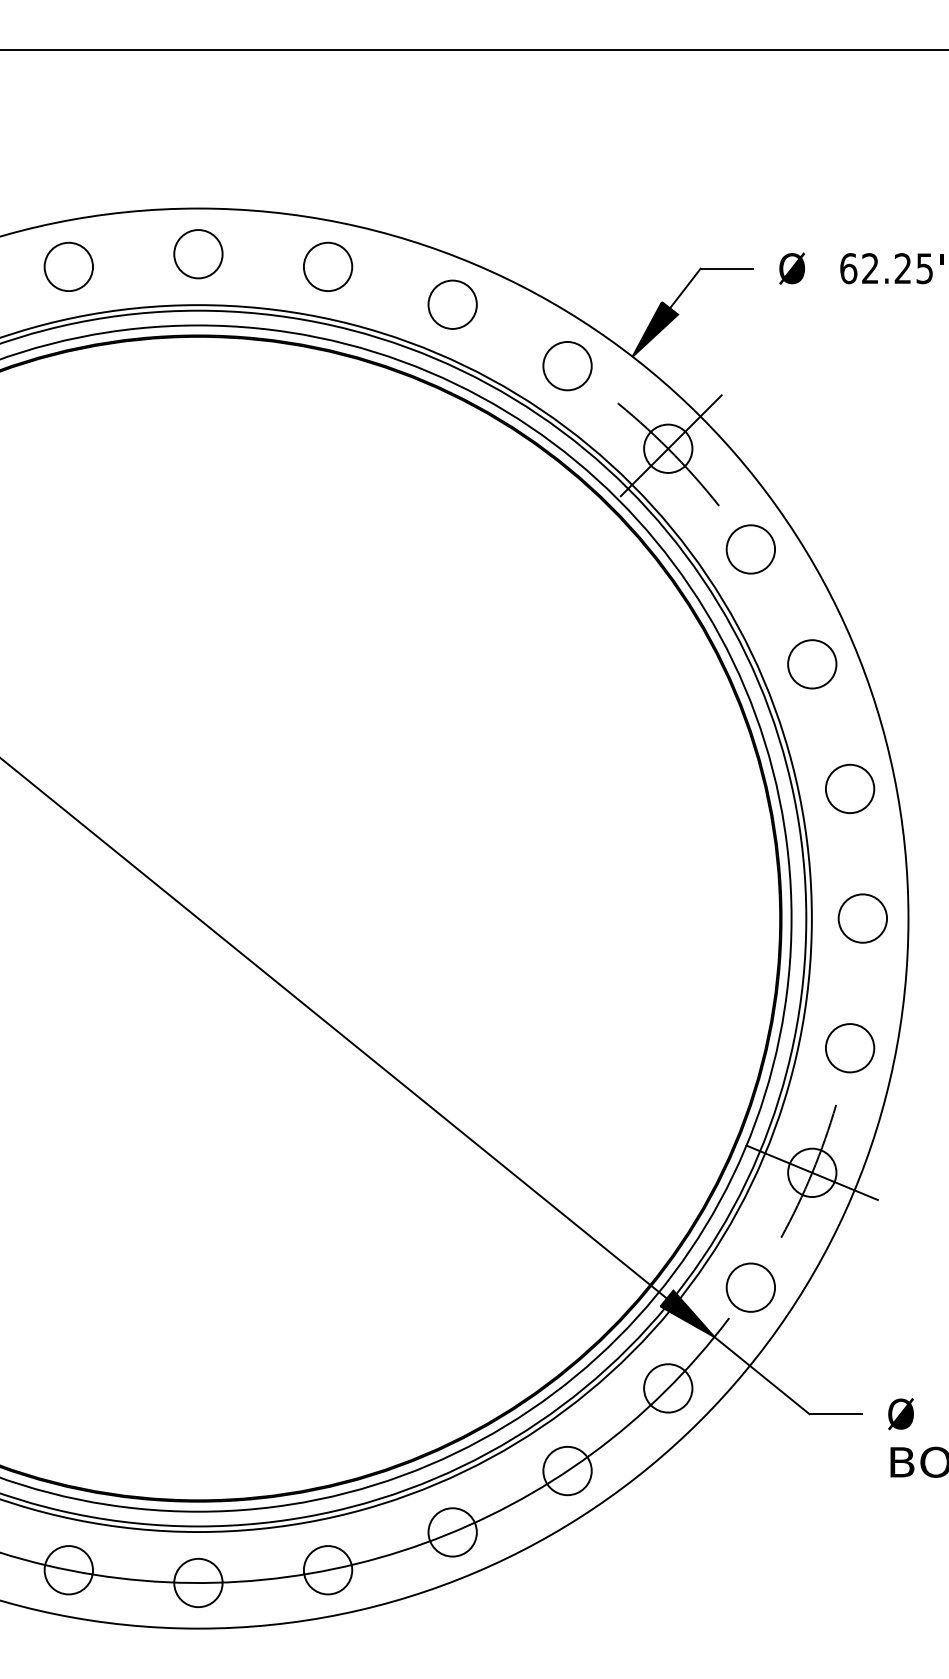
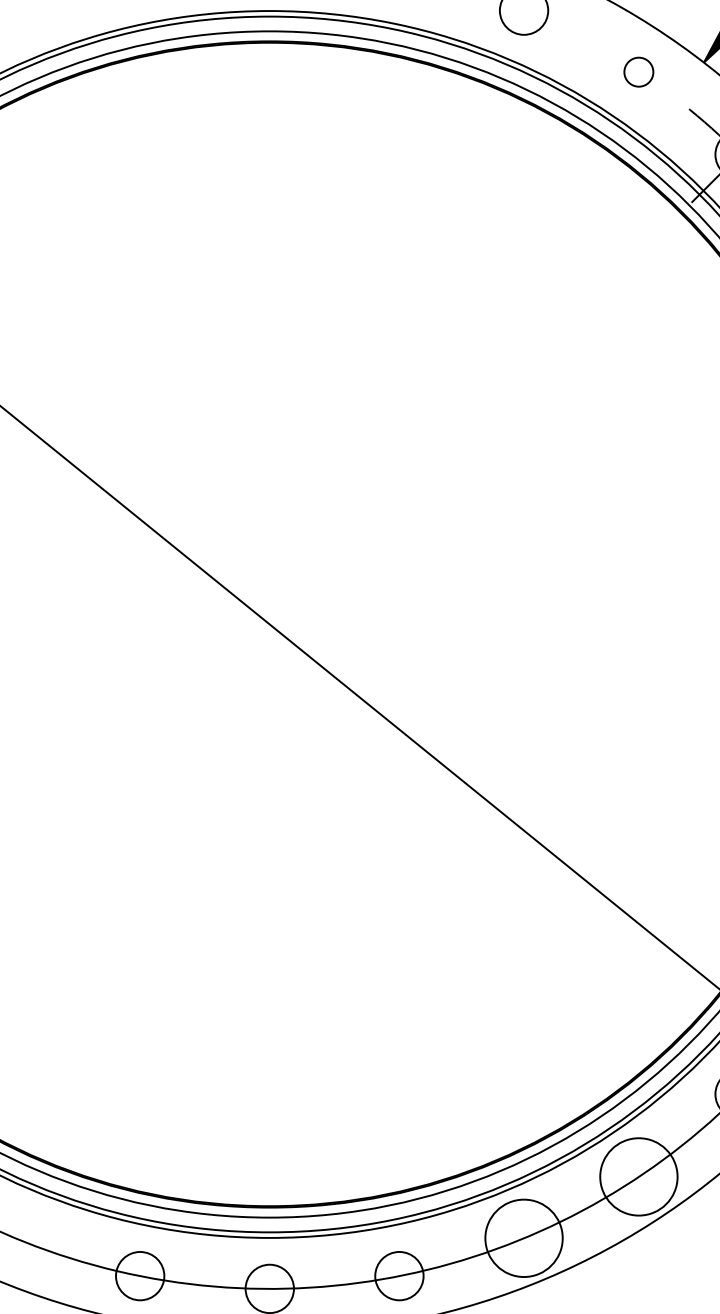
circle: (567, 366) -> (638, 72), size x0.6
circle: (567, 1470) -> (638, 1176), size x1.6
circle: (452, 1532) -> (523, 1238), size x1.6

